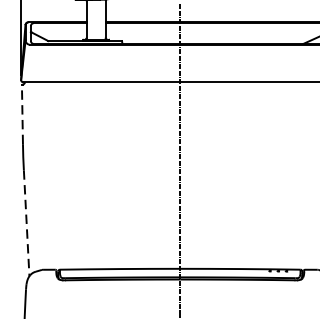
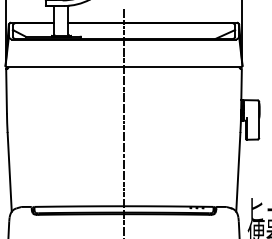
line: (22, 113) -> (6, 90), dashed -> solid
line: (26, 223) -> (9, 172), dashed -> solid

